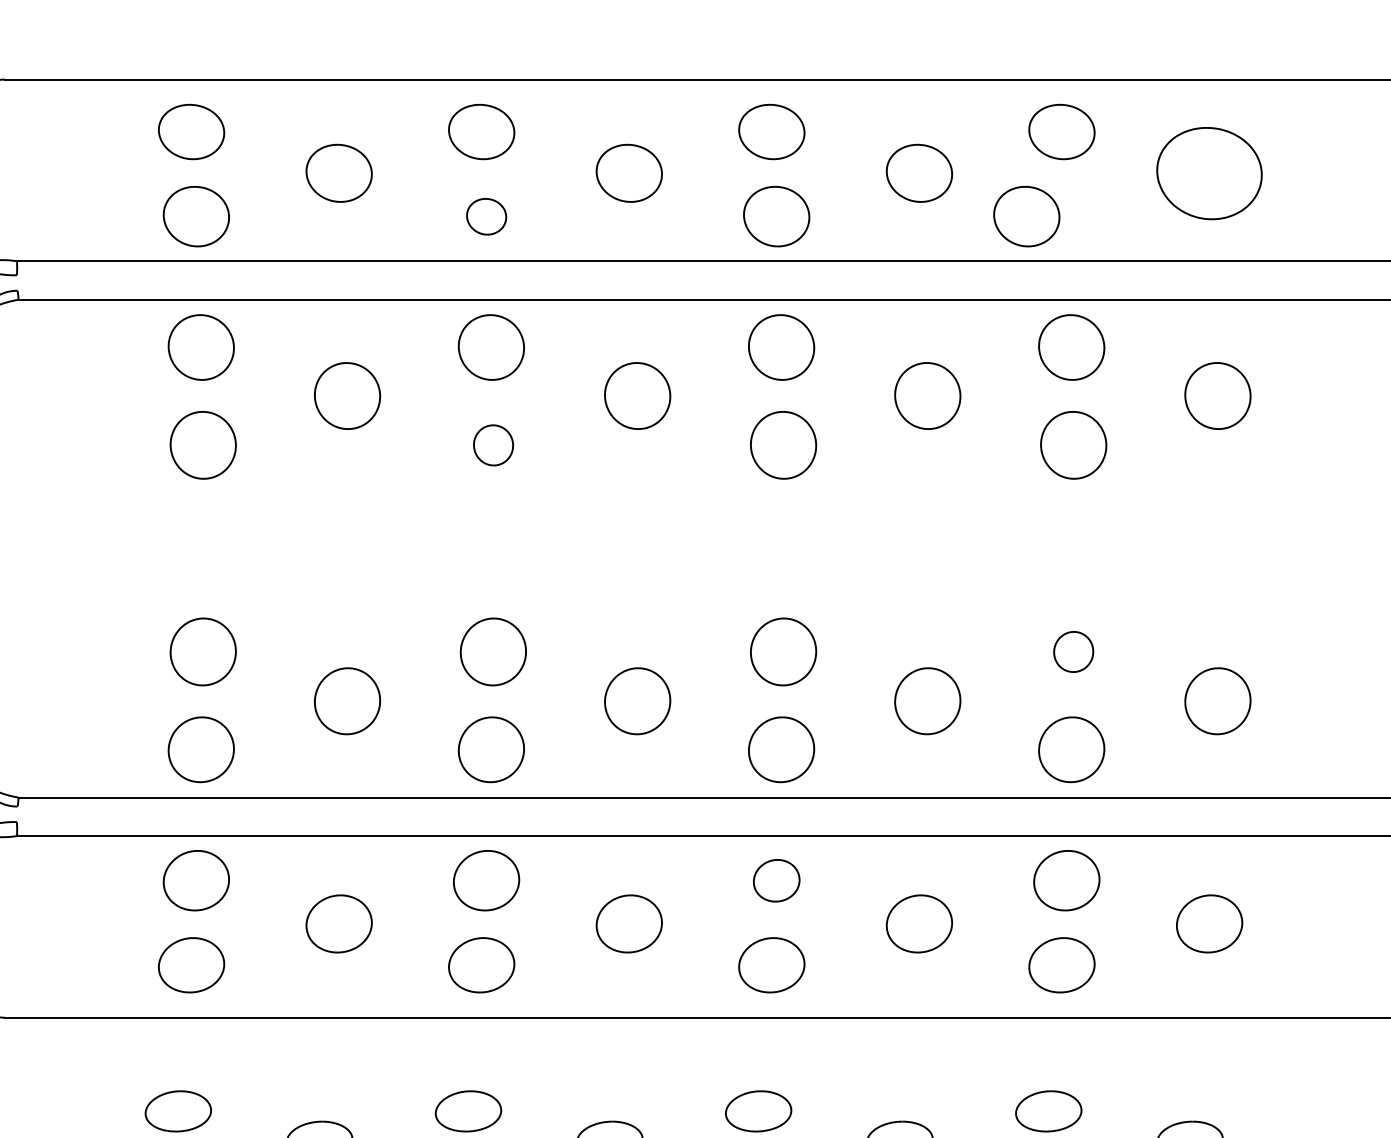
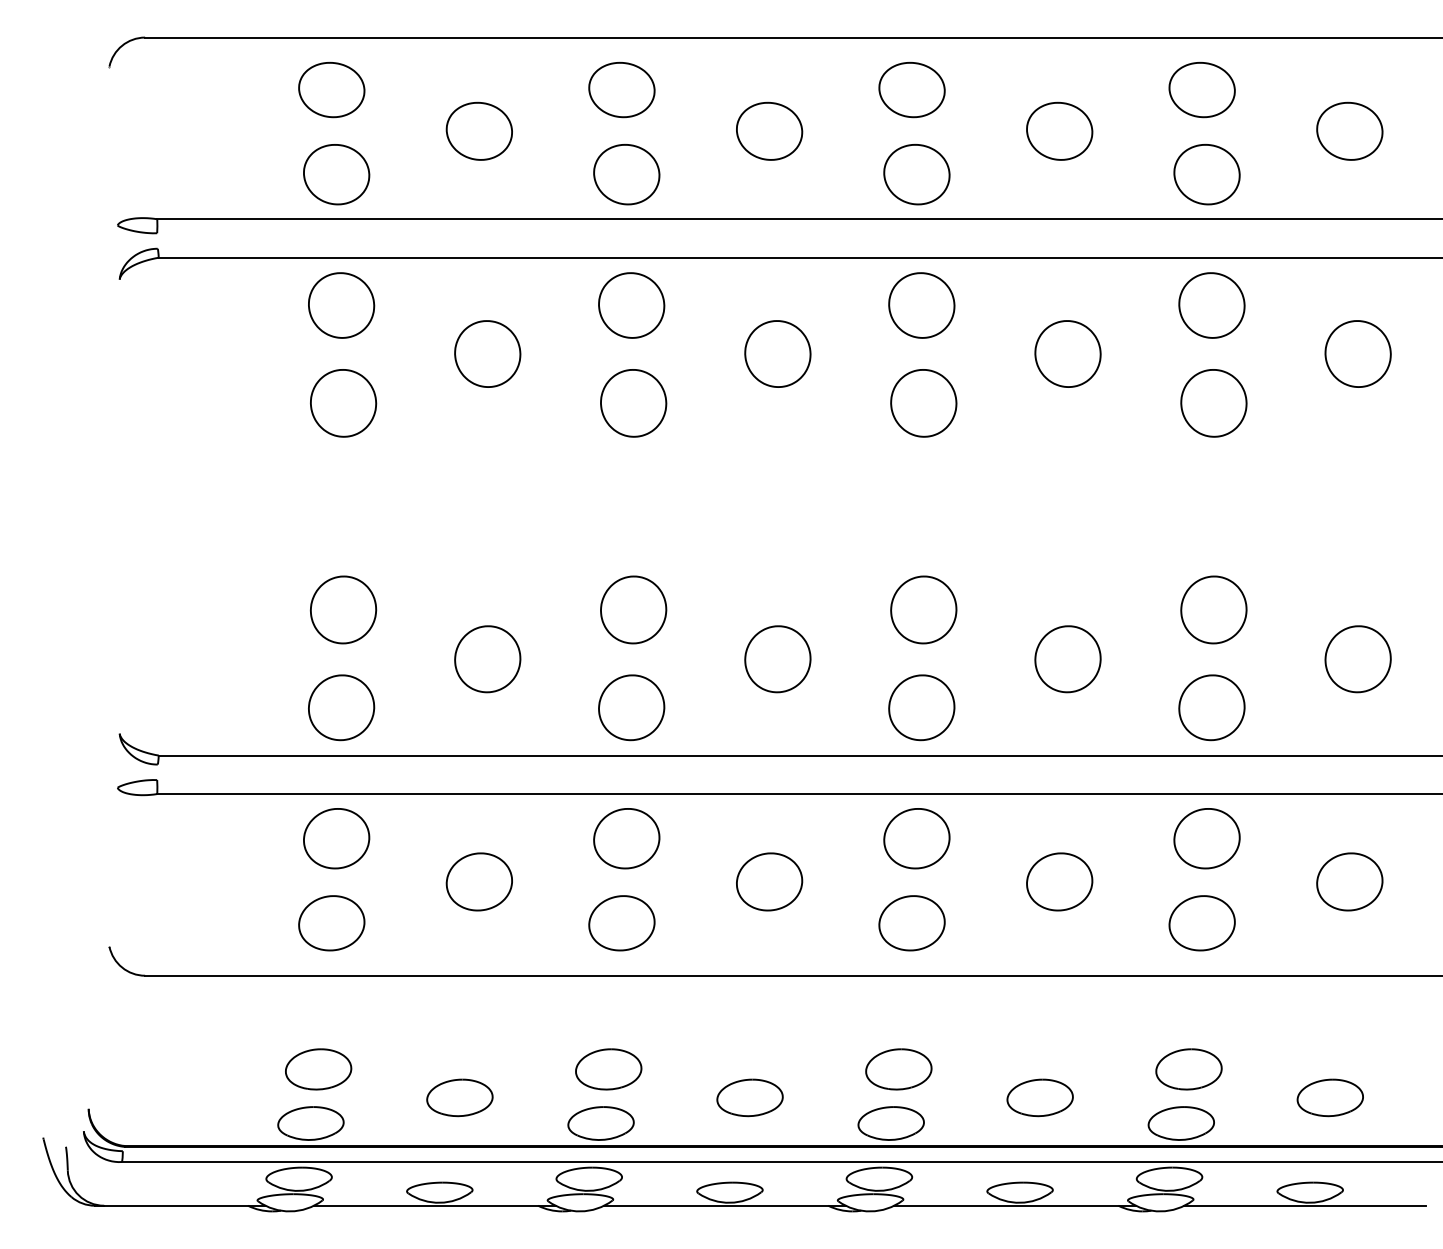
part: (1209, 172) -> (1349, 130), size x0.62
part: (486, 216) -> (626, 174), size x1.67
part: (1026, 216) -> (1206, 174), moved
part: (493, 445) -> (633, 403), size x1.67
part: (1073, 651) -> (1213, 609), size x1.67
part: (776, 880) -> (916, 838), size x1.43

